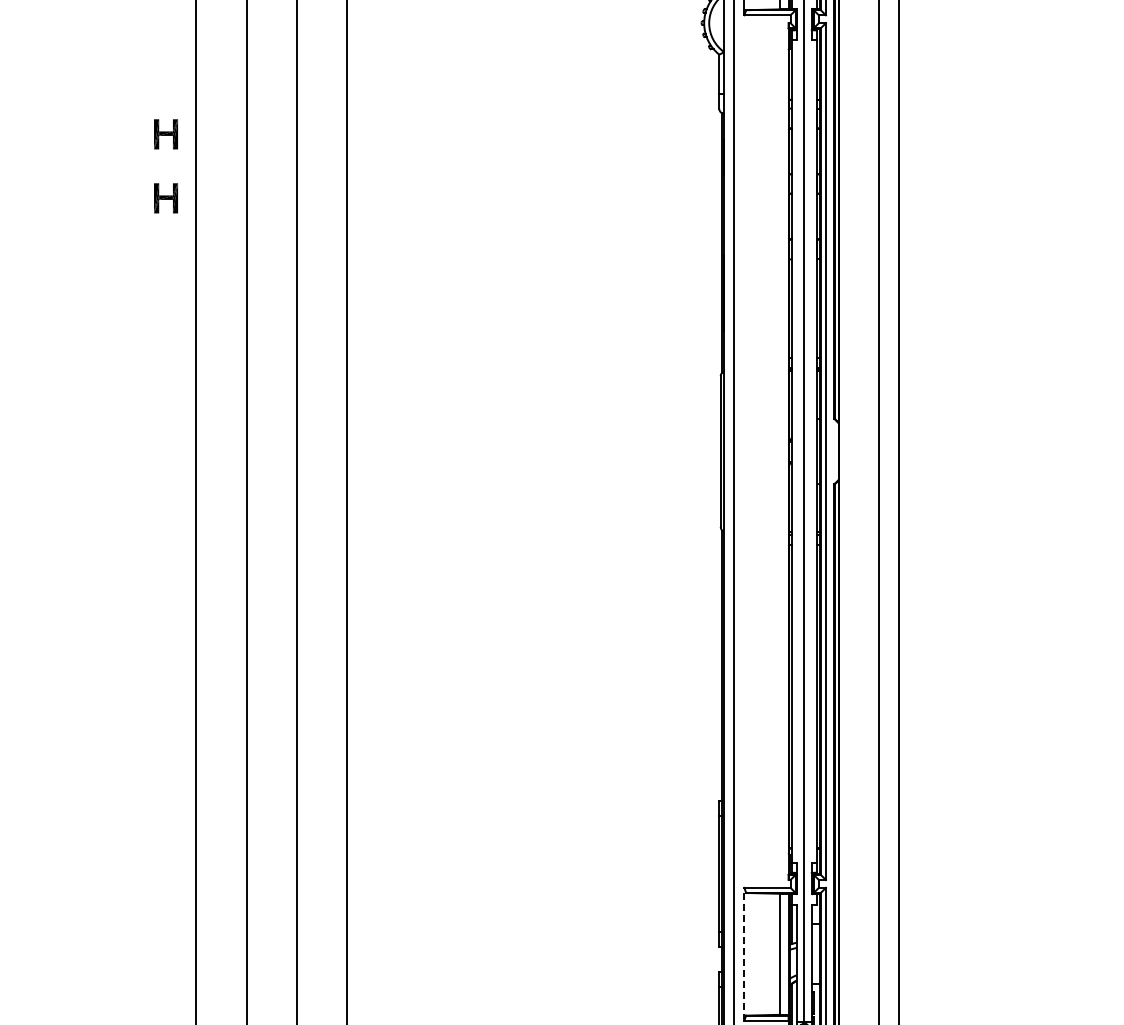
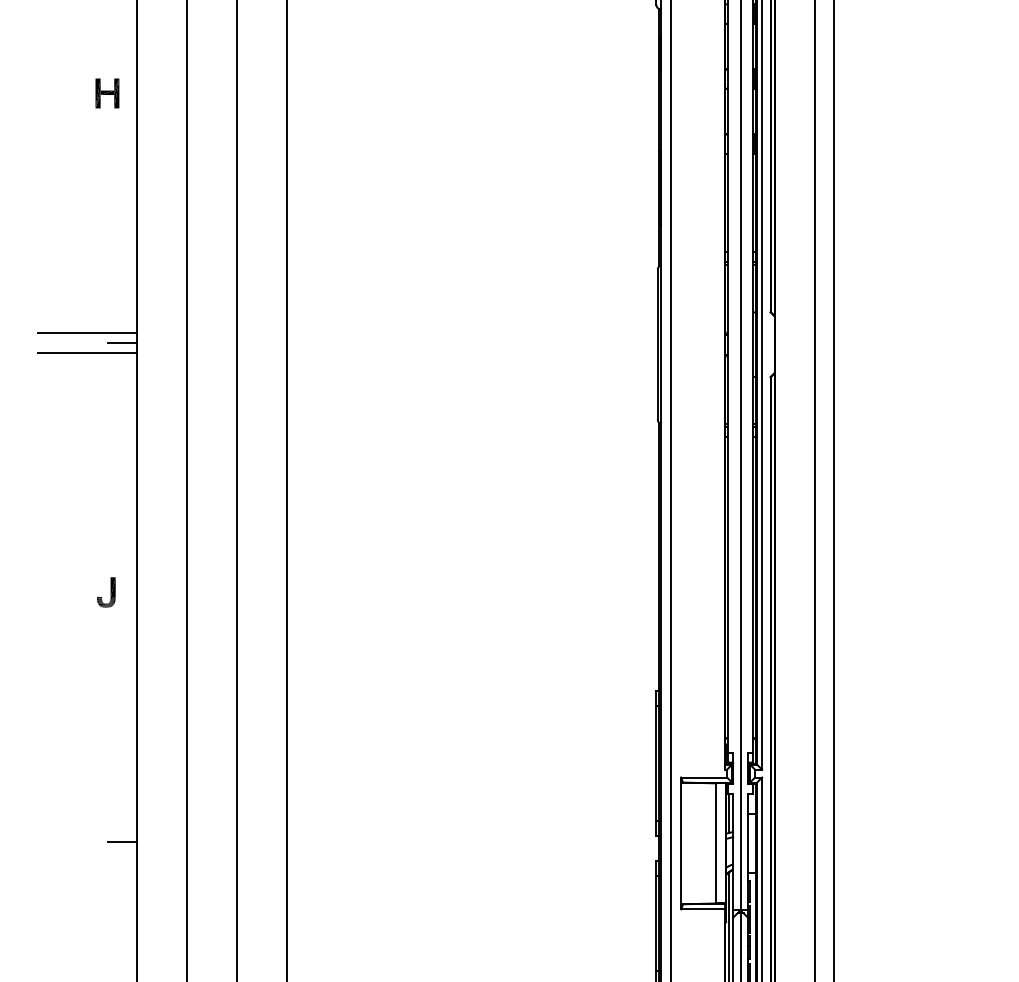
part: (165, 134) -> (106, 30), removed
line: (145, 439) -> (87, 332), added
line: (181, 449) -> (122, 342), added
line: (145, 459) -> (87, 352), added
part: (164, 701) -> (105, 592), added
line: (181, 952) -> (122, 841), added
line: (744, 953) -> (681, 842), dashed -> solid

